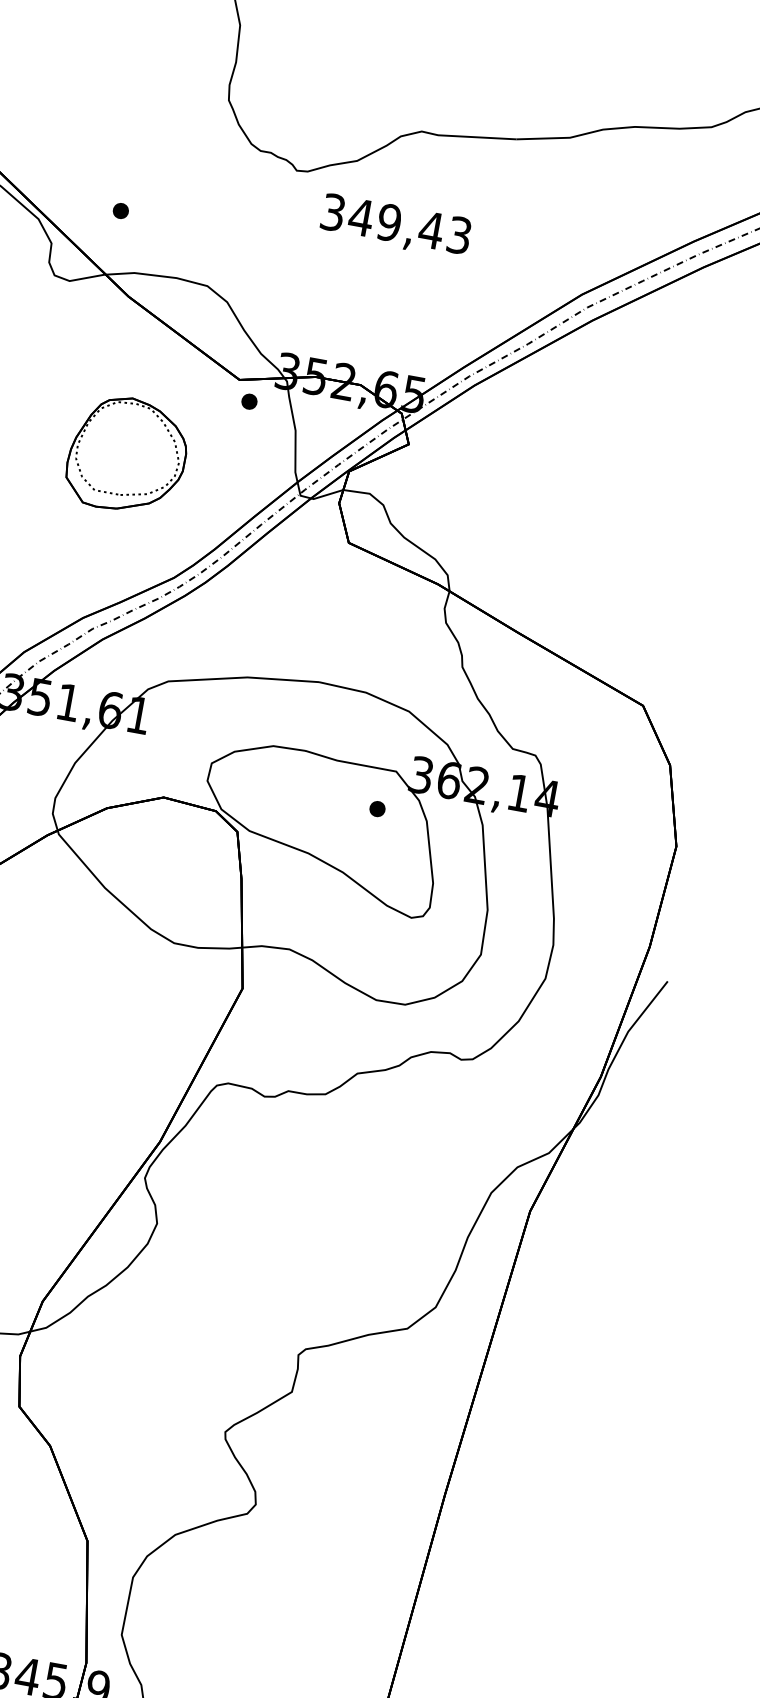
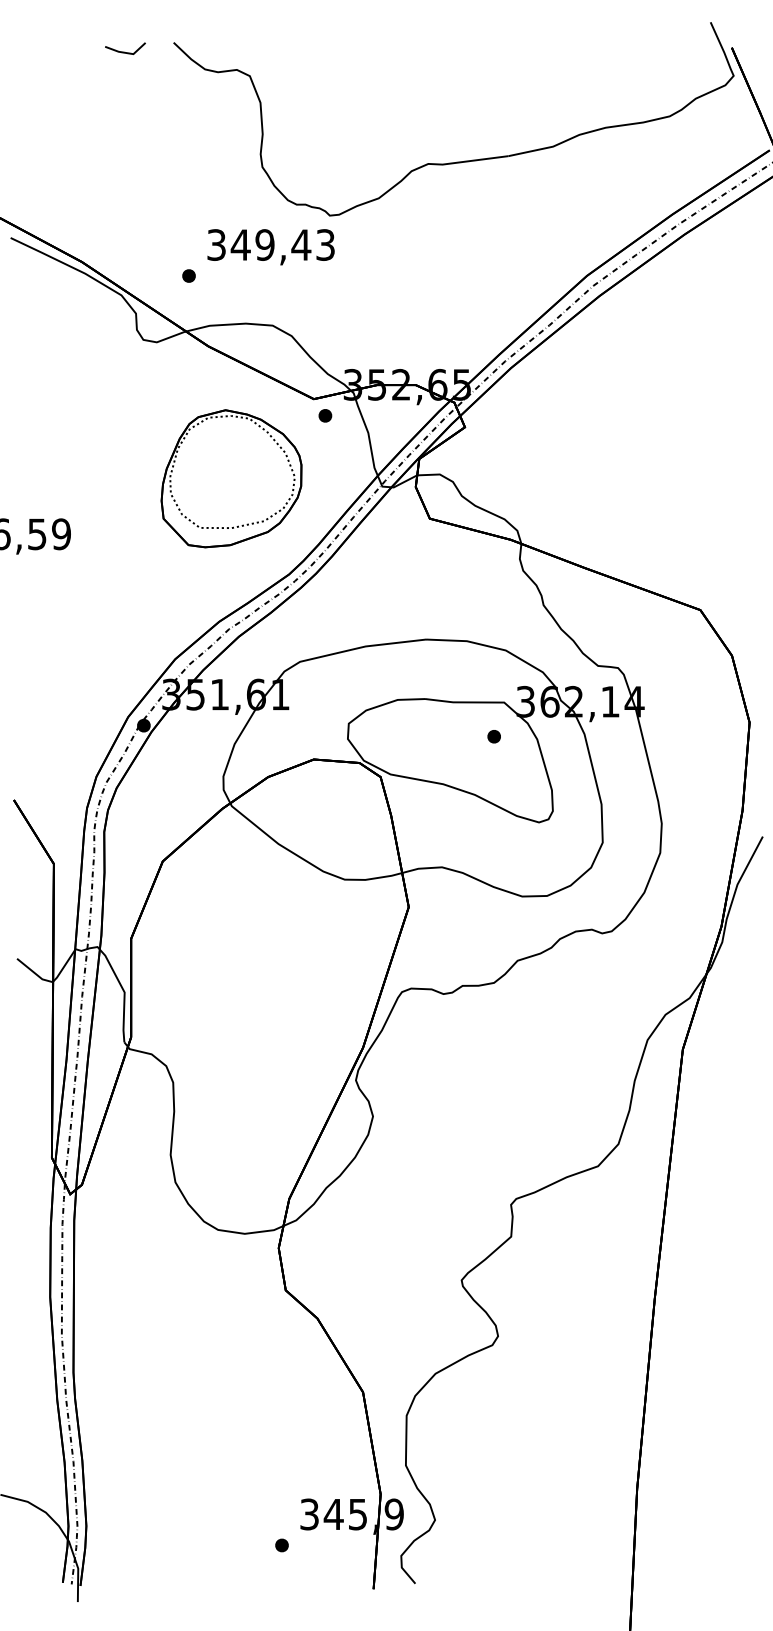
text: (395, 226) -> (270, 247), moved
part: (127, 454) -> (231, 478), size x1.43

